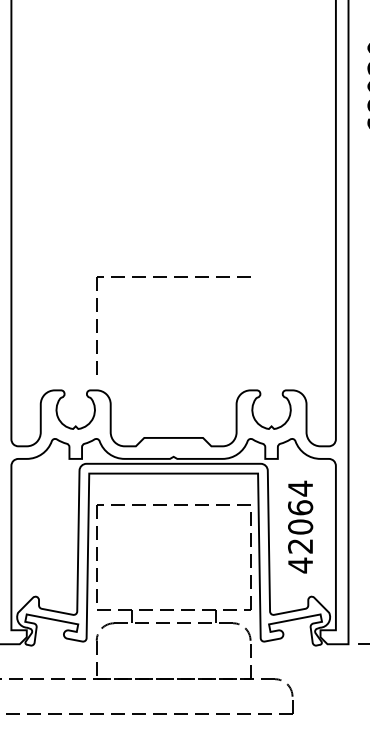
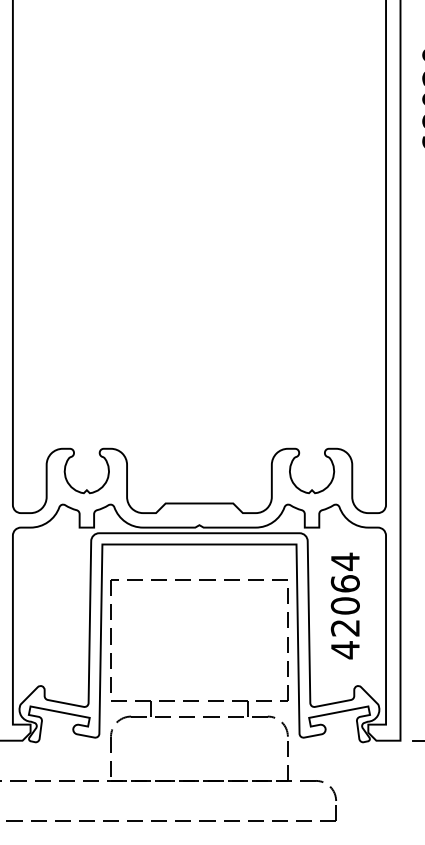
part: (173, 277) -> (199, 318), removed

